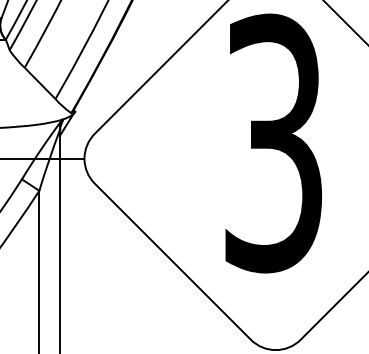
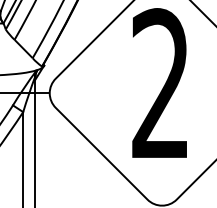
text: (273, 143) -> (160, 84), 3 -> 2

